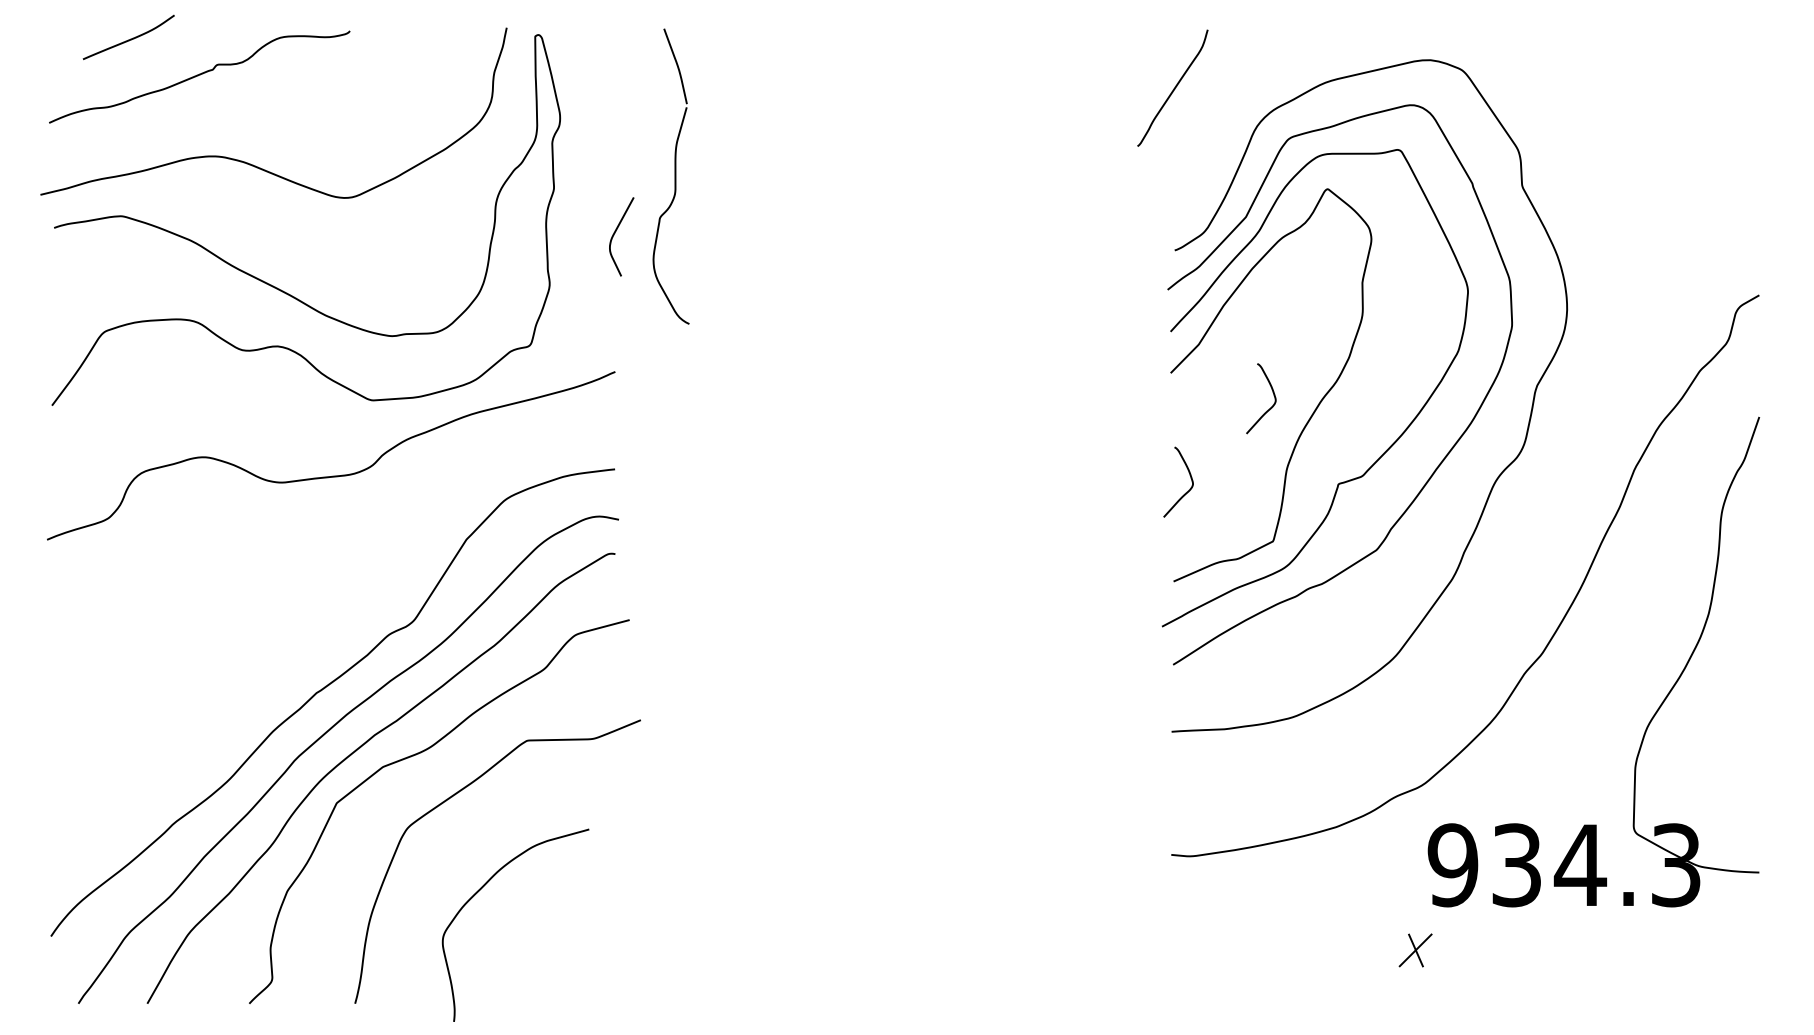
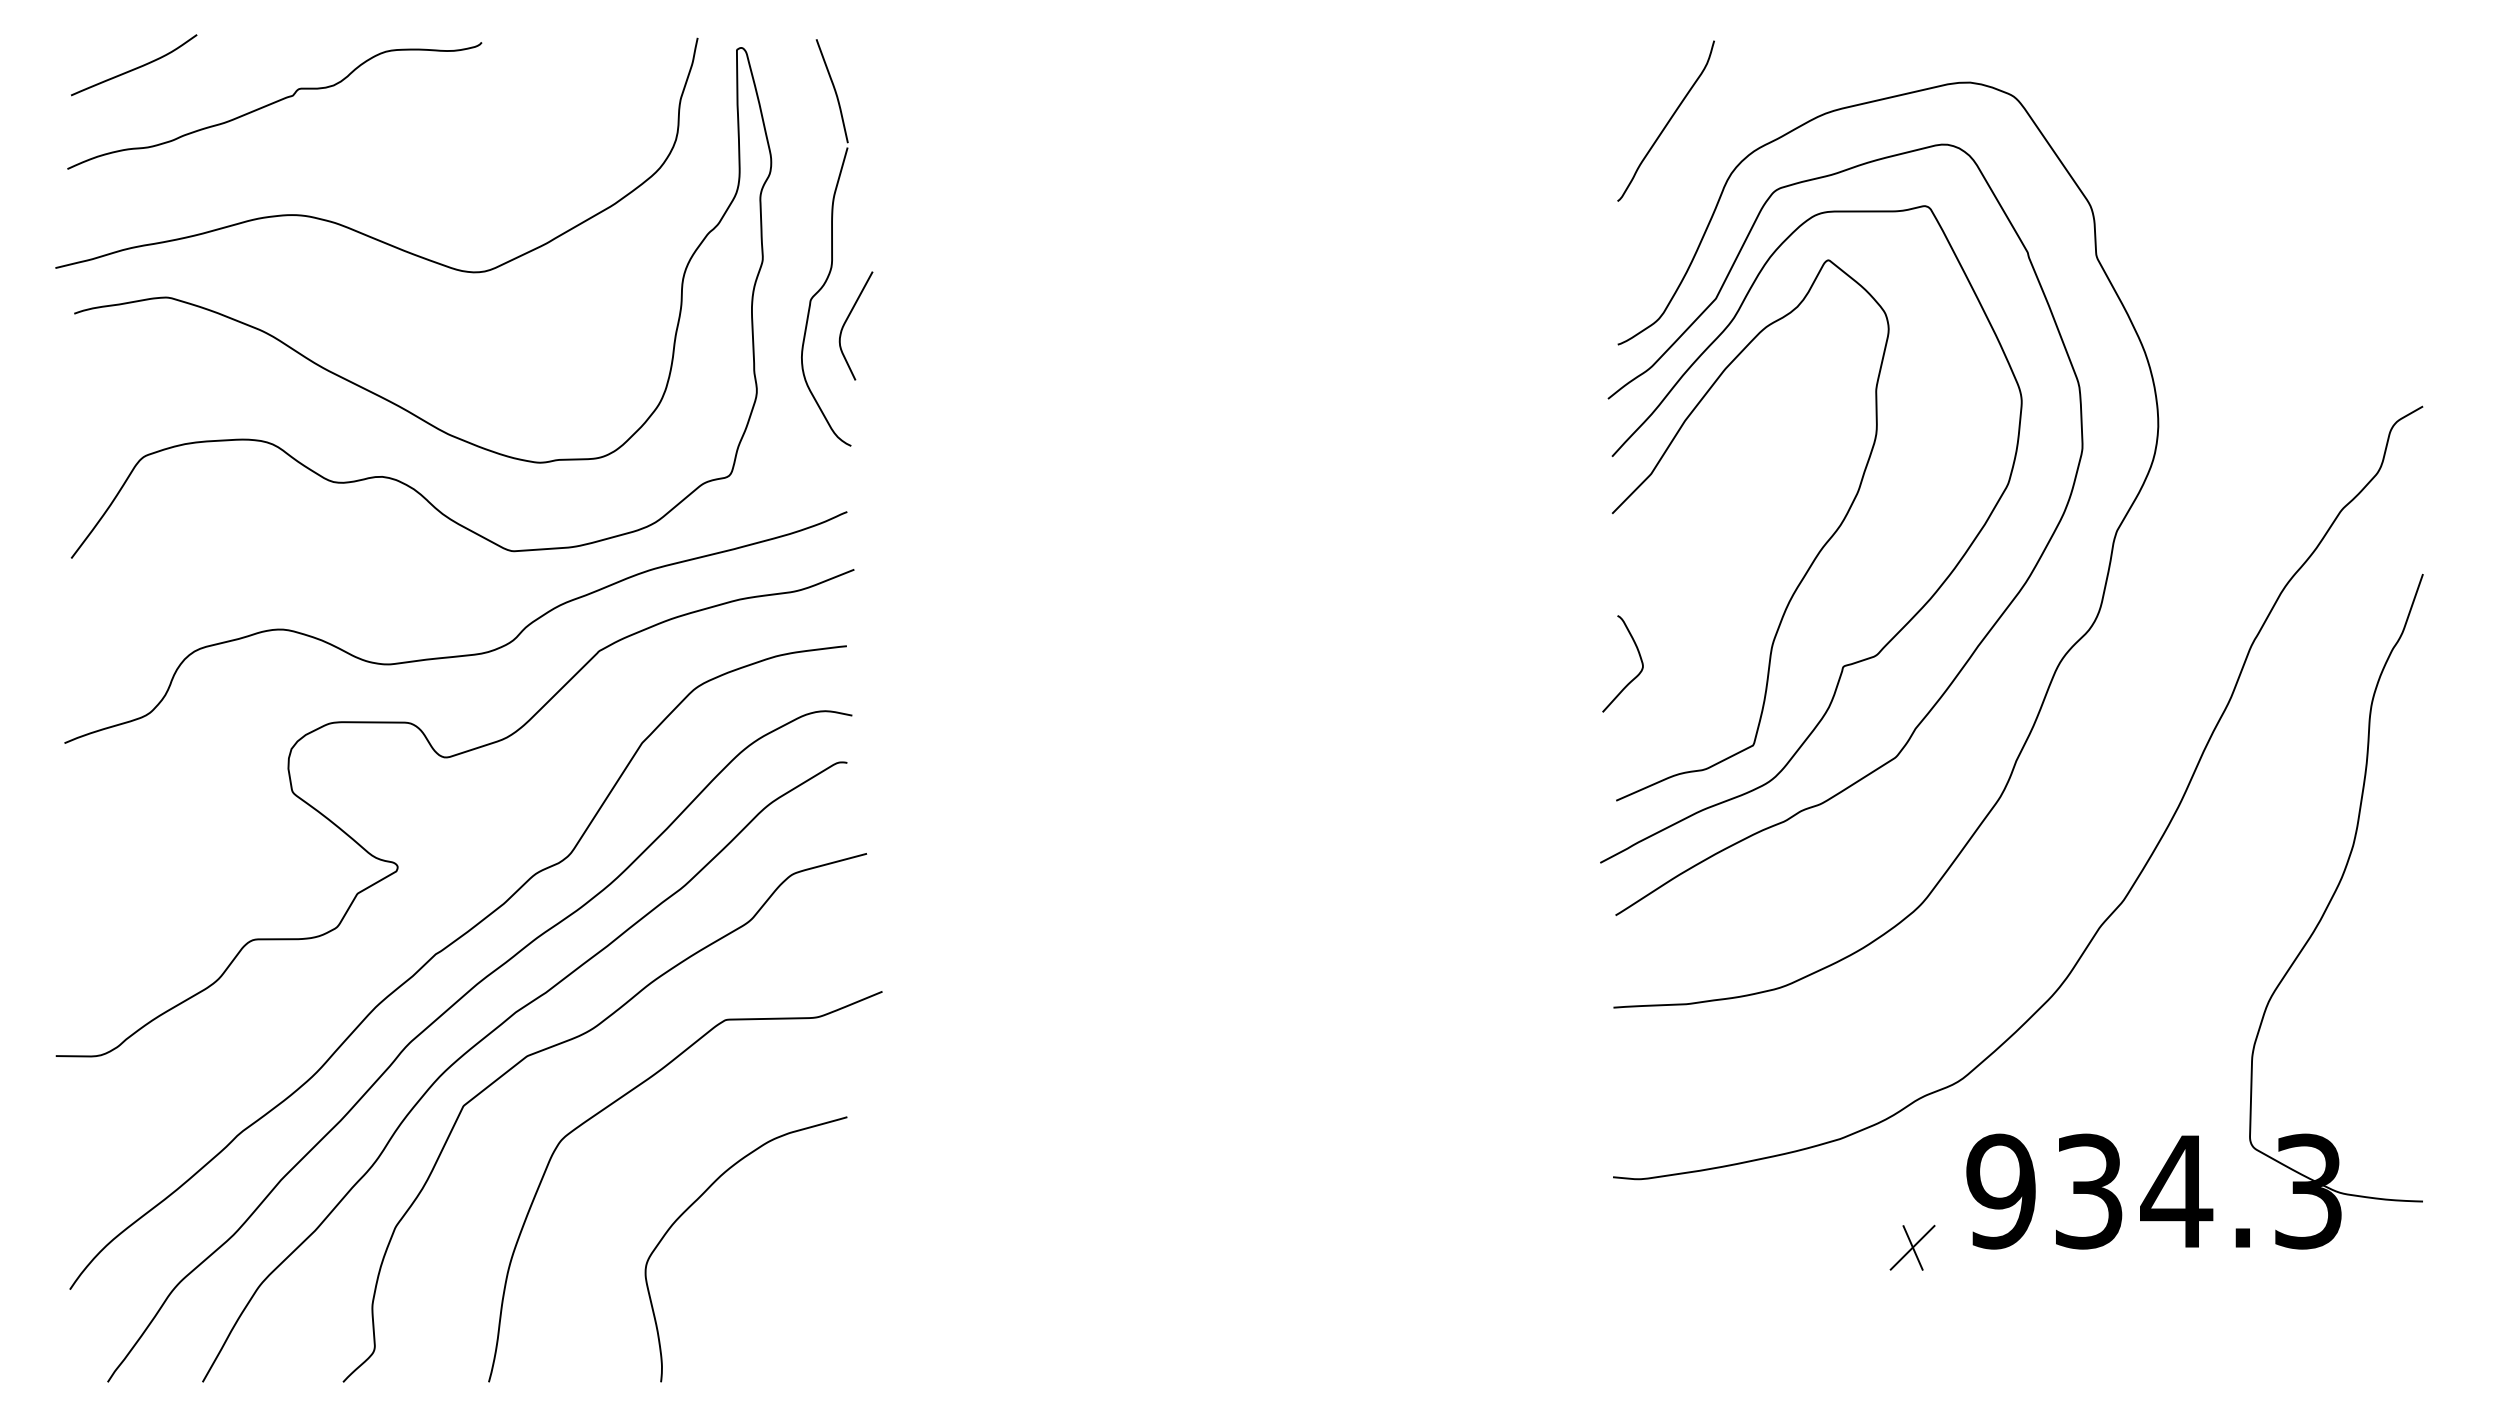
curve: (129, 39) -> (135, 67), moved
curve: (1173, 88) -> (1667, 121), moved
part: (671, 176) -> (826, 242), moved
curve: (1273, 394) -> (1753, 542), removed
curve: (325, 550) -> (448, 758), added
curve: (480, 889) -> (697, 1200), moved
part: (1415, 950) -> (1912, 1247), moved

